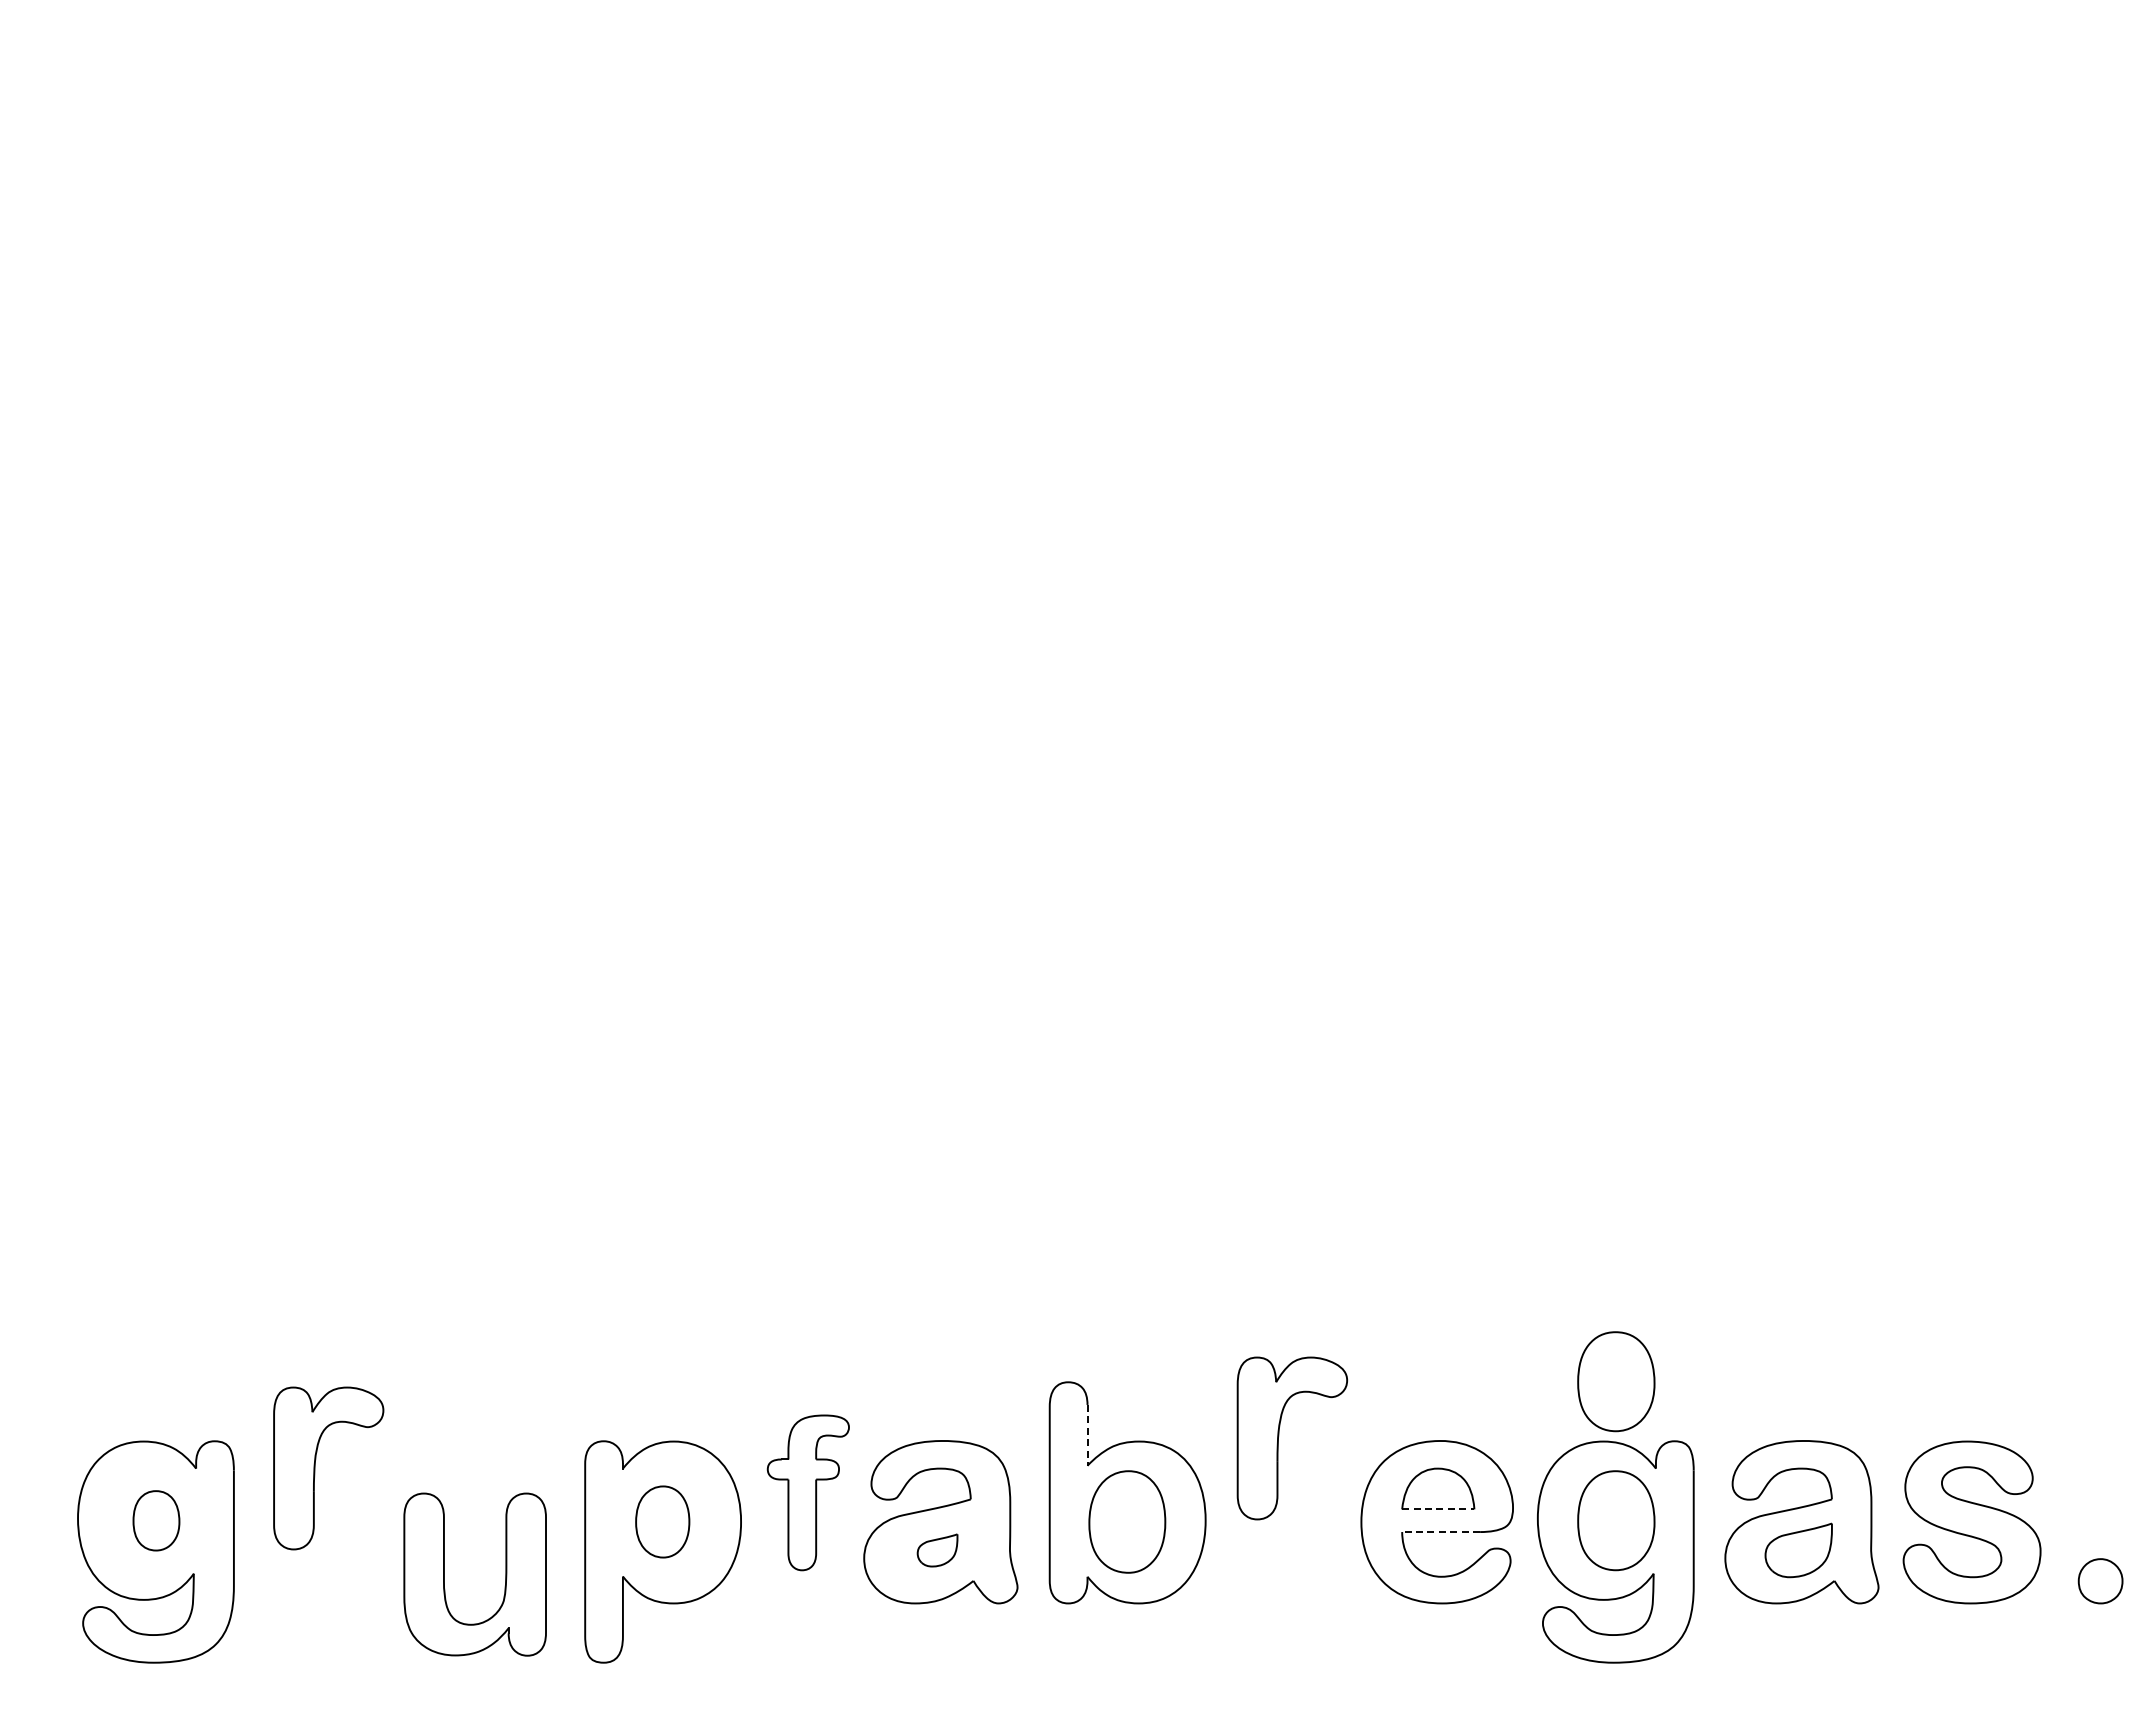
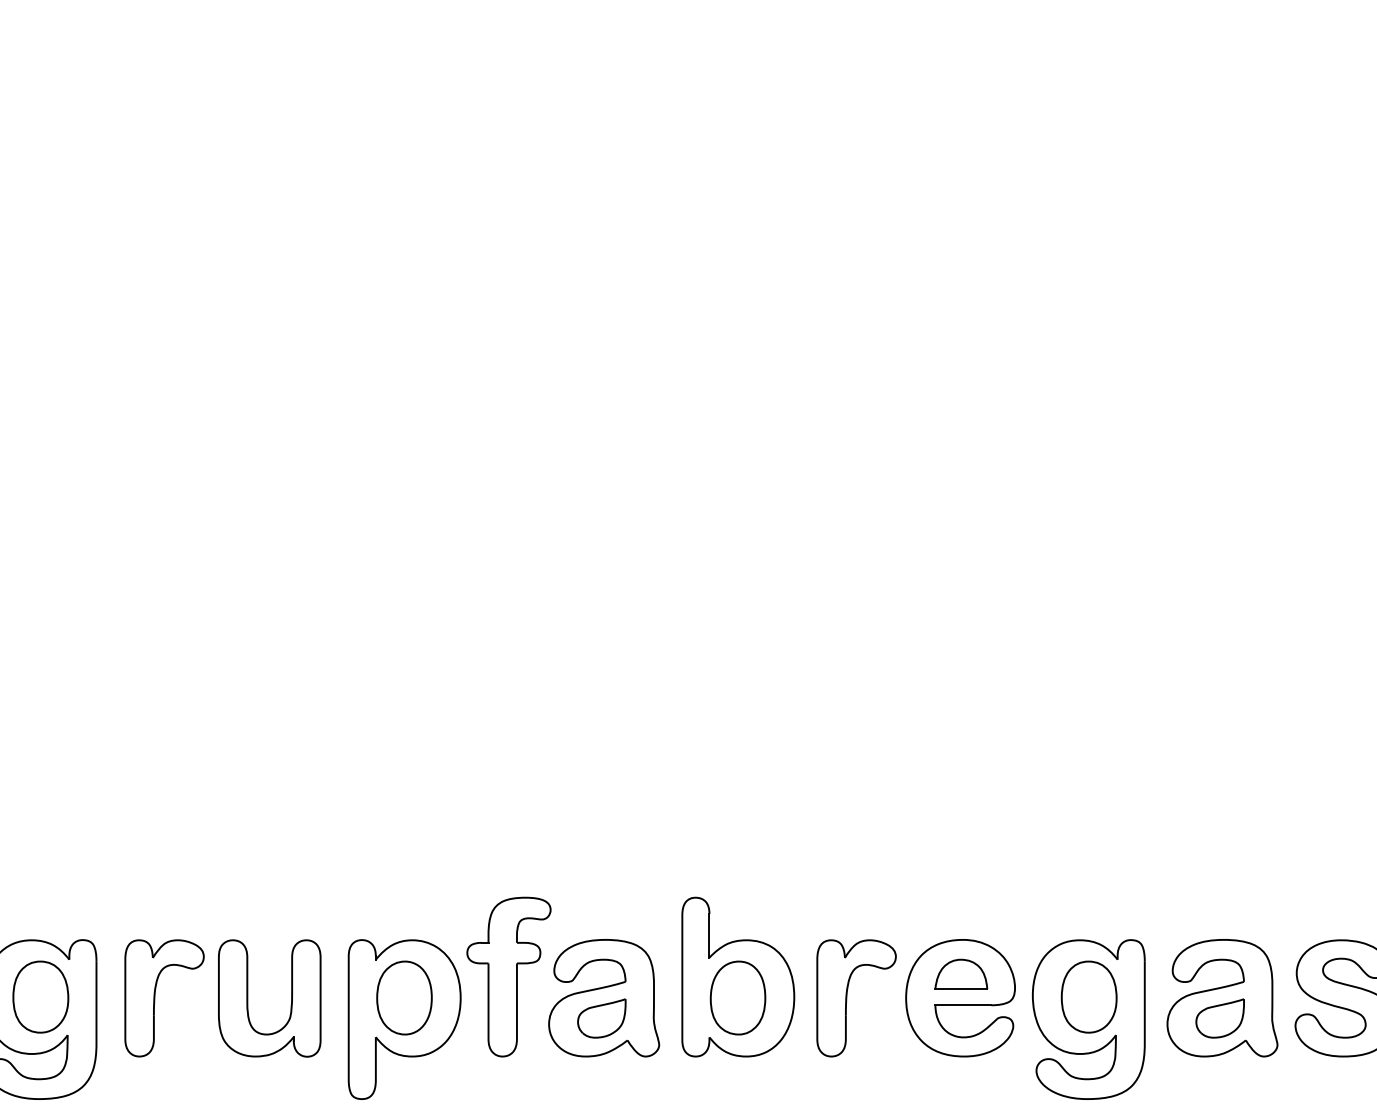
part: (1616, 1381) -> (1089, 897), removed
line: (1087, 1435) -> (709, 935), dashed -> solid
part: (1279, 1436) -> (847, 996), moved
part: (315, 1468) -> (155, 998), moved
part: (808, 1492) -> (509, 976), size x1.43
line: (1438, 1509) -> (961, 989), dashed -> solid
part: (156, 1520) -> (40, 996), size x1.67
part: (662, 1521) -> (404, 997), size x1.43
line: (1441, 1532) -> (963, 1005), dashed -> solid
part: (937, 1550) -> (601, 1018), size x1.67
part: (444, 1574) -> (247, 998), moved

